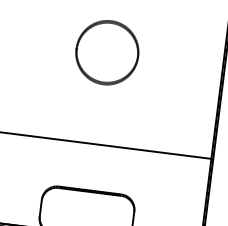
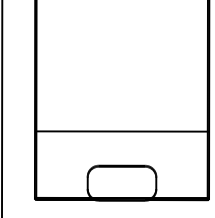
part: (106, 52) -> (121, 63), removed

